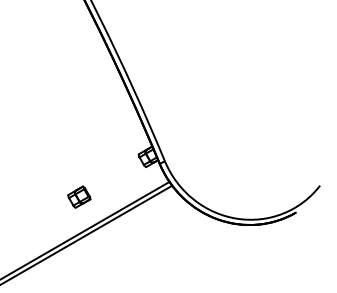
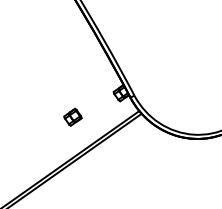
part: (79, 196) -> (73, 116), moved

